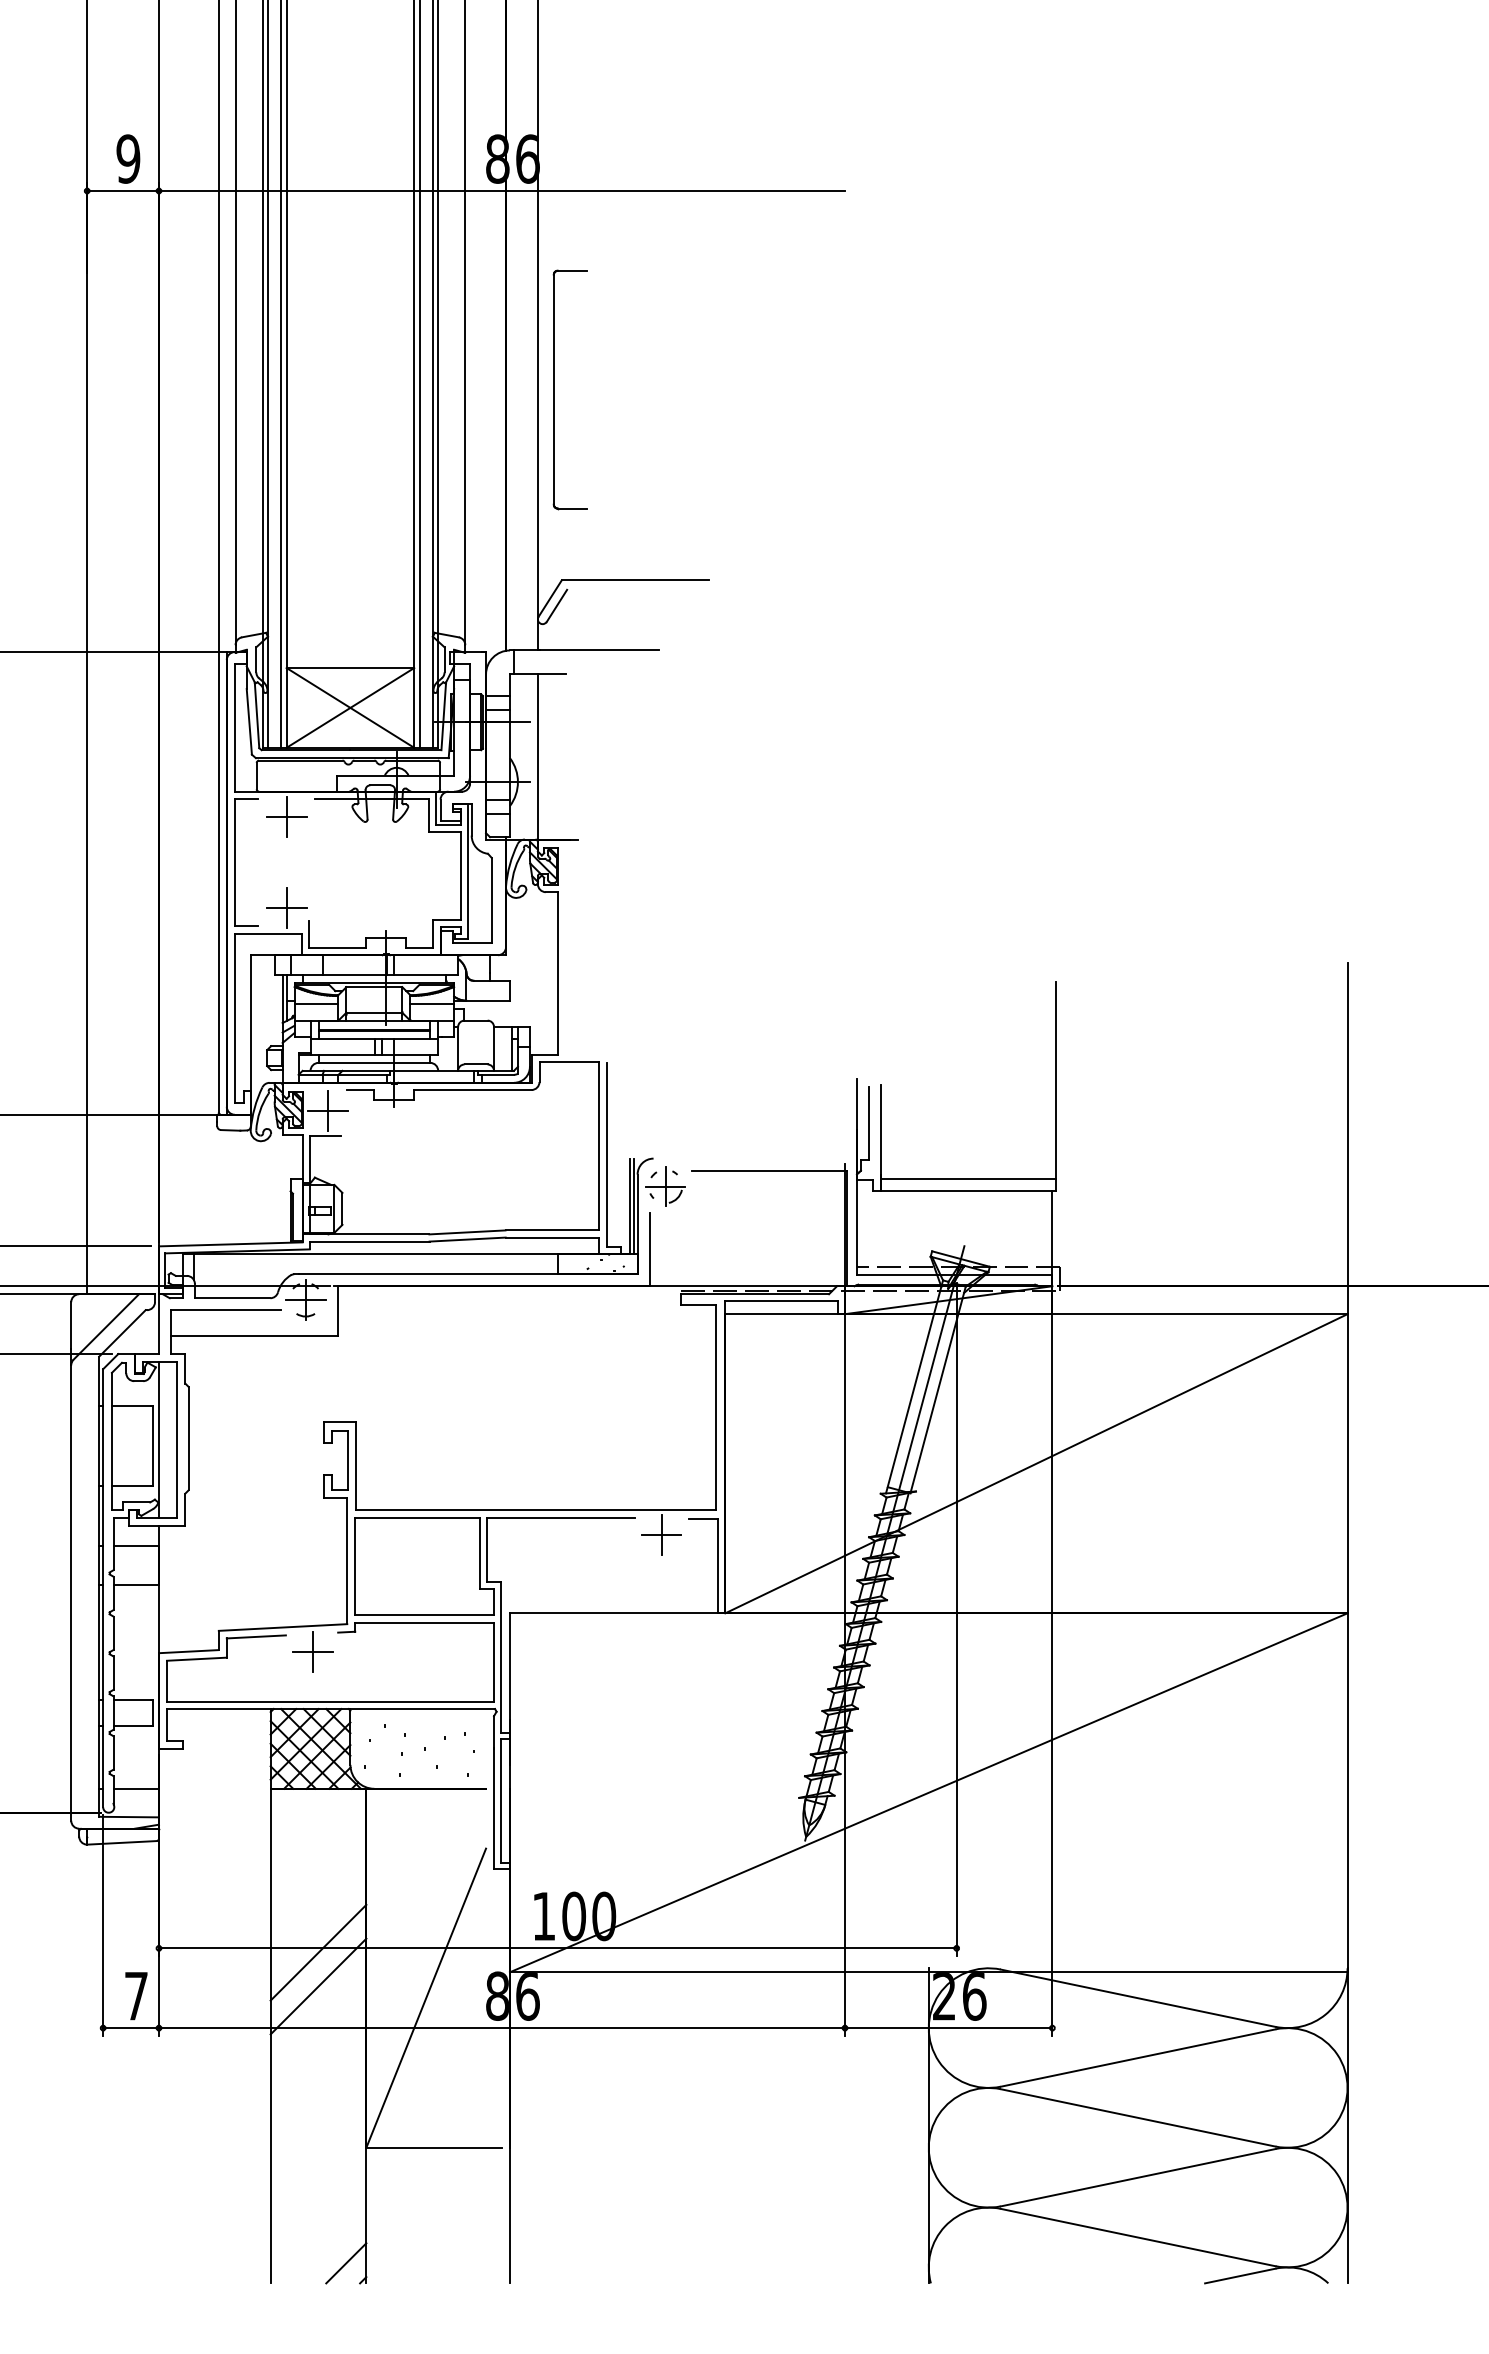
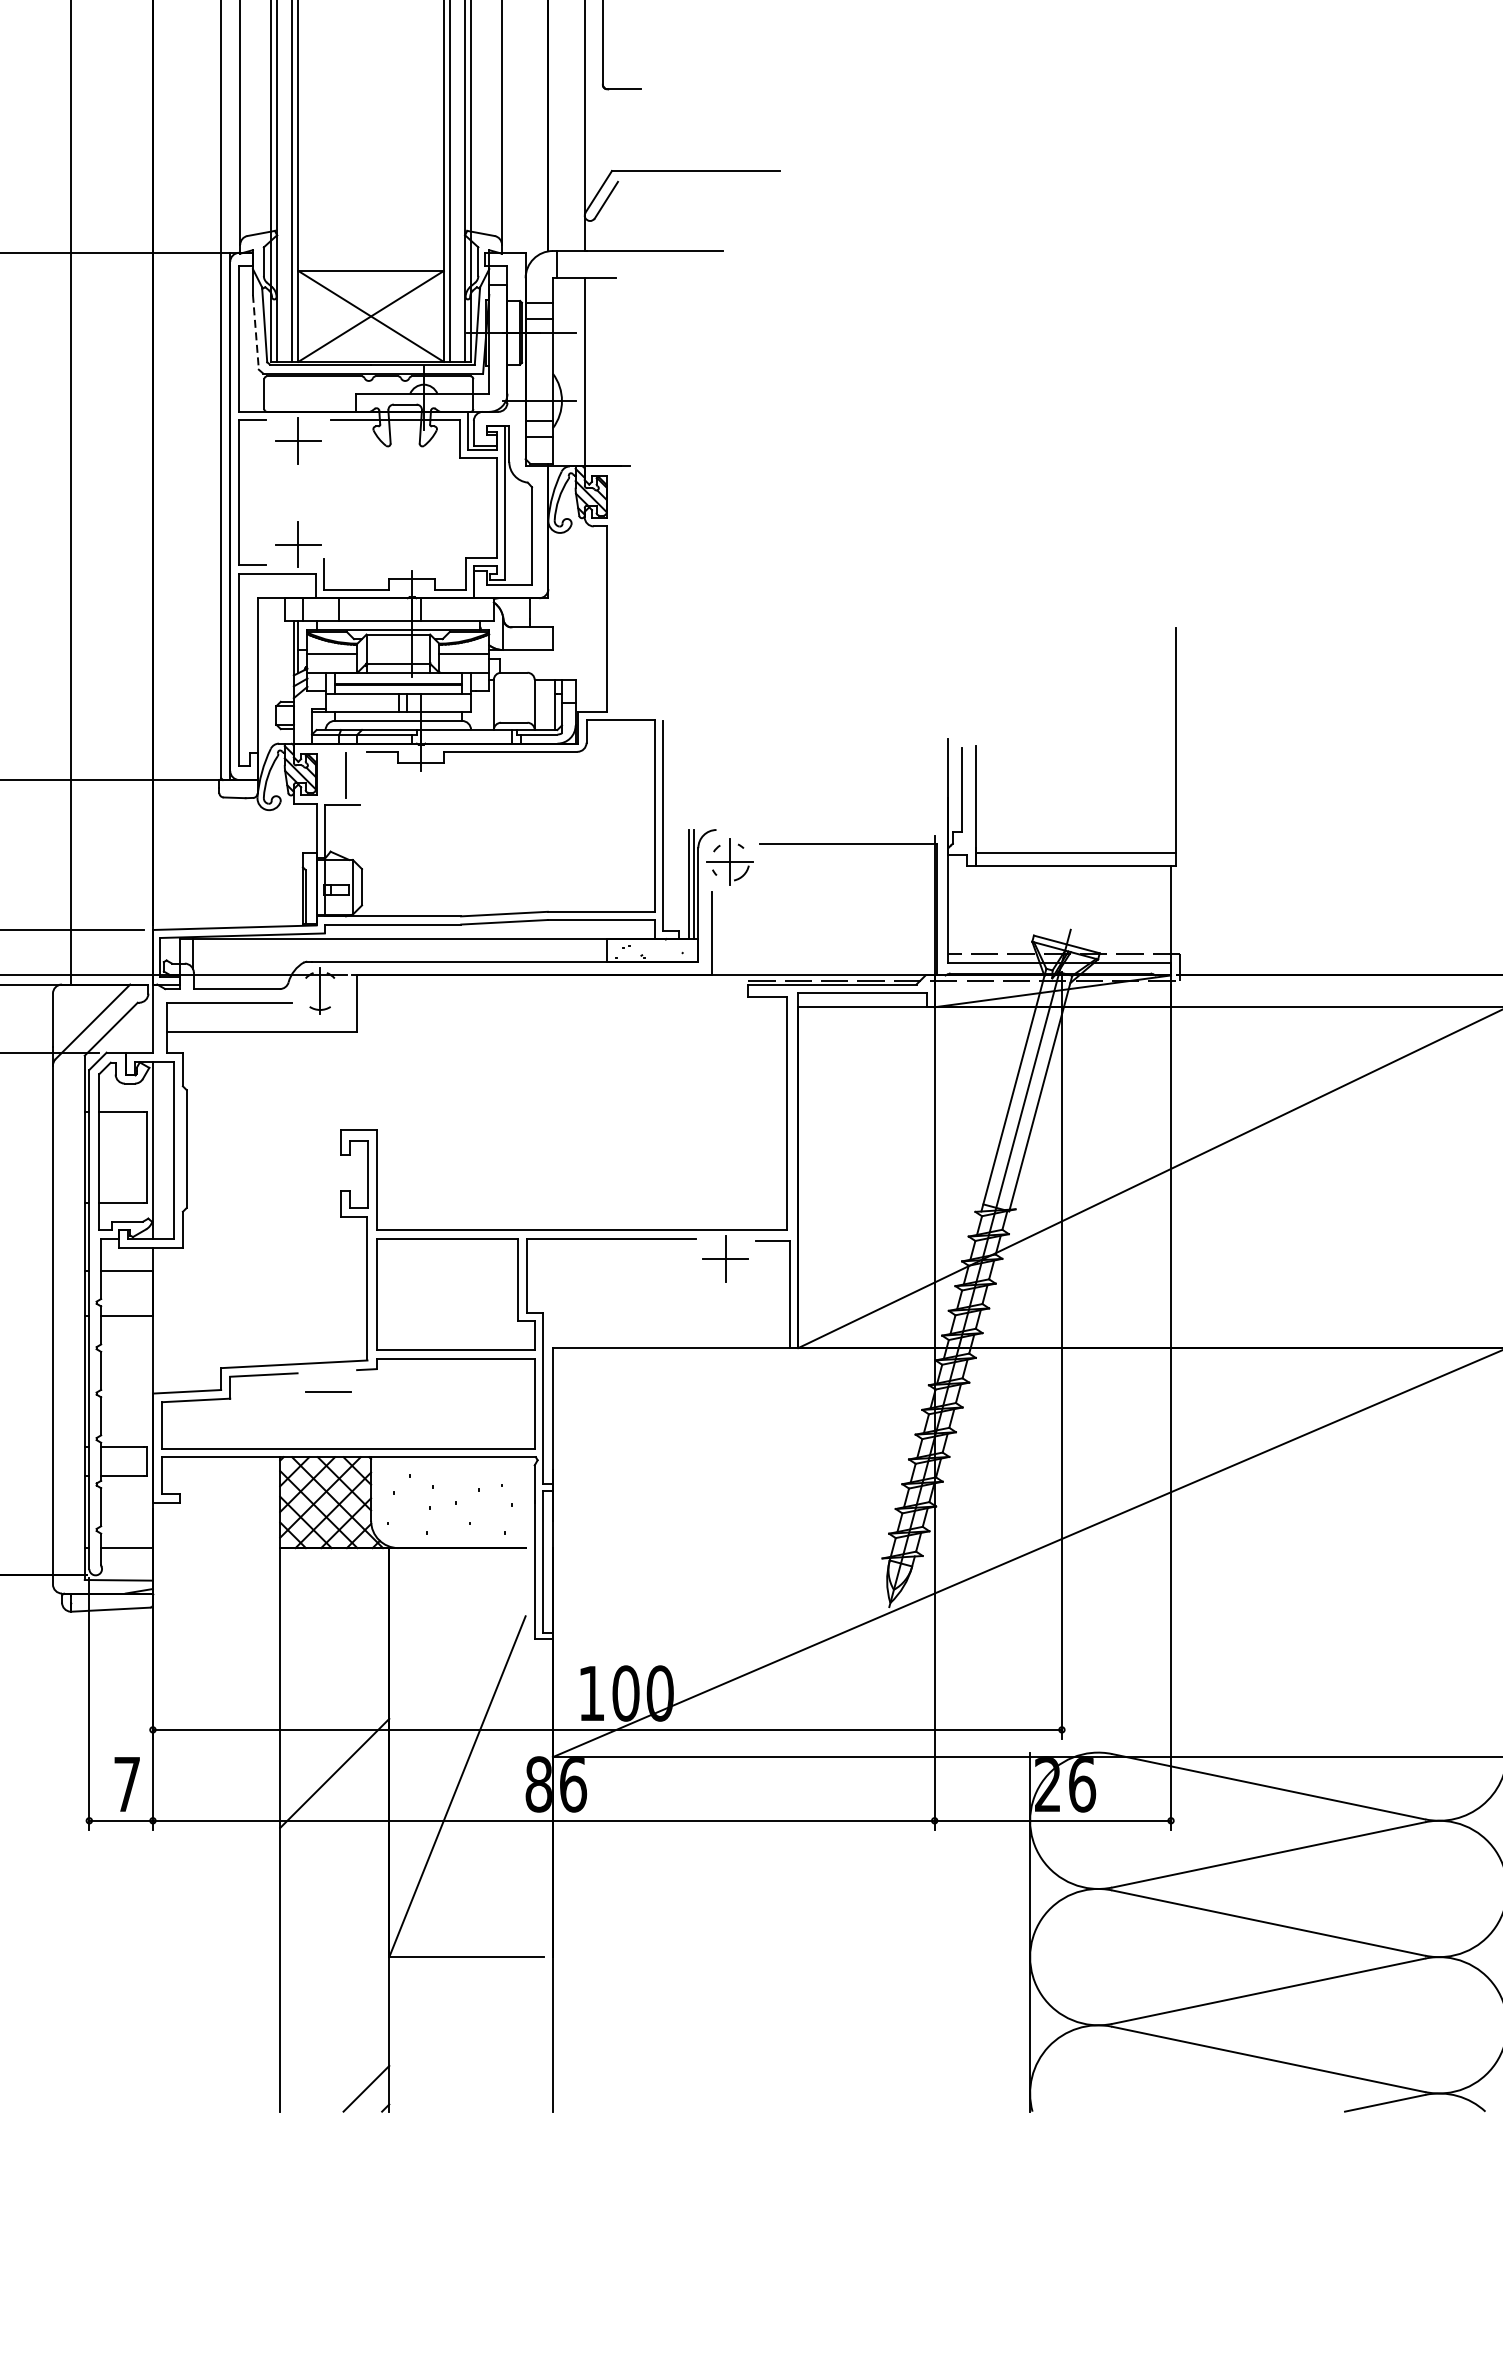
line: (249, 721) -> (256, 331), solid -> dashed
line: (328, 1110) -> (346, 775), removed
line: (305, 1299) -> (319, 990), removed
line: (312, 1651) -> (327, 1391), removed
line: (318, 1952) -> (334, 1734), removed

